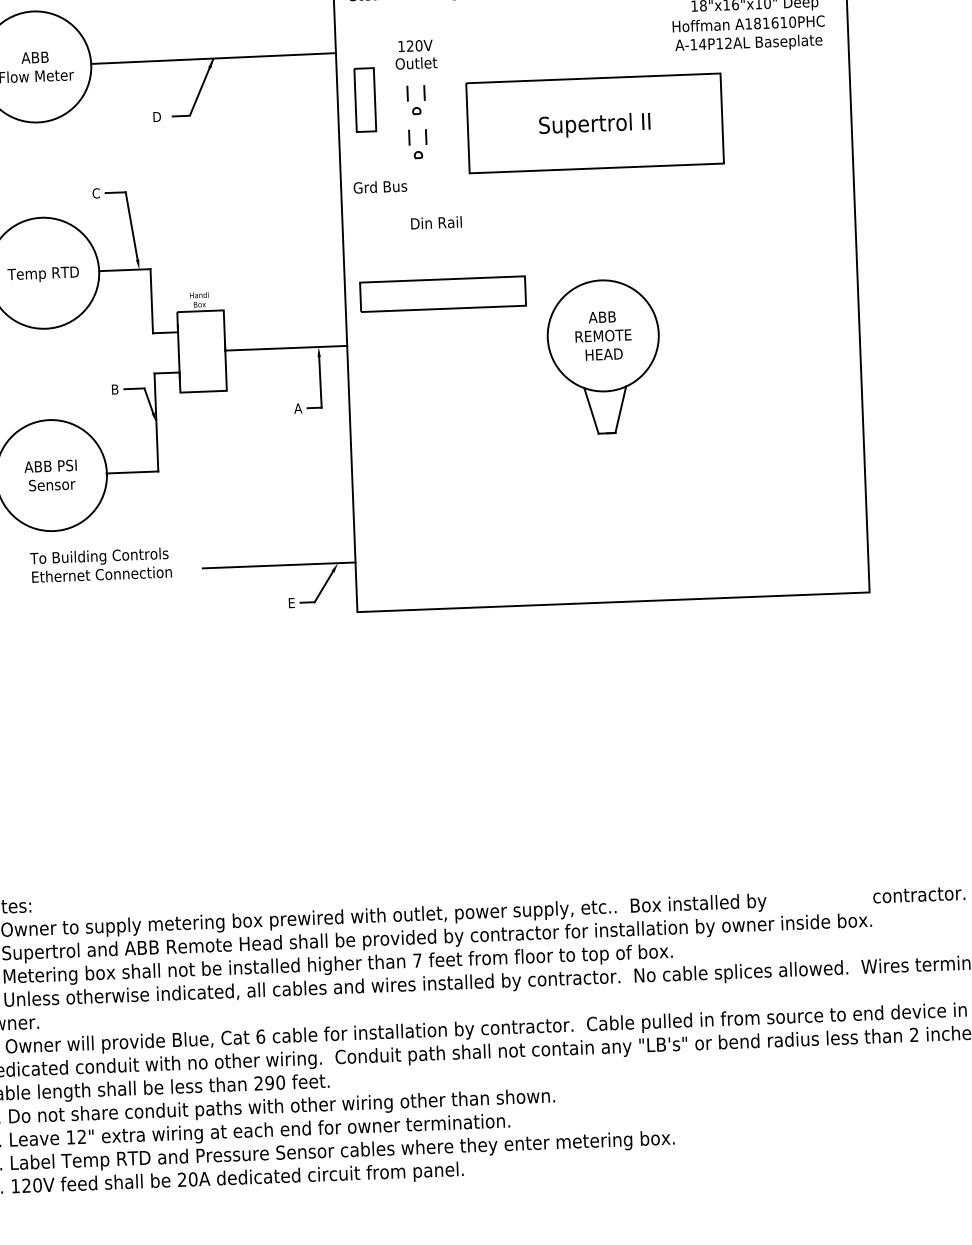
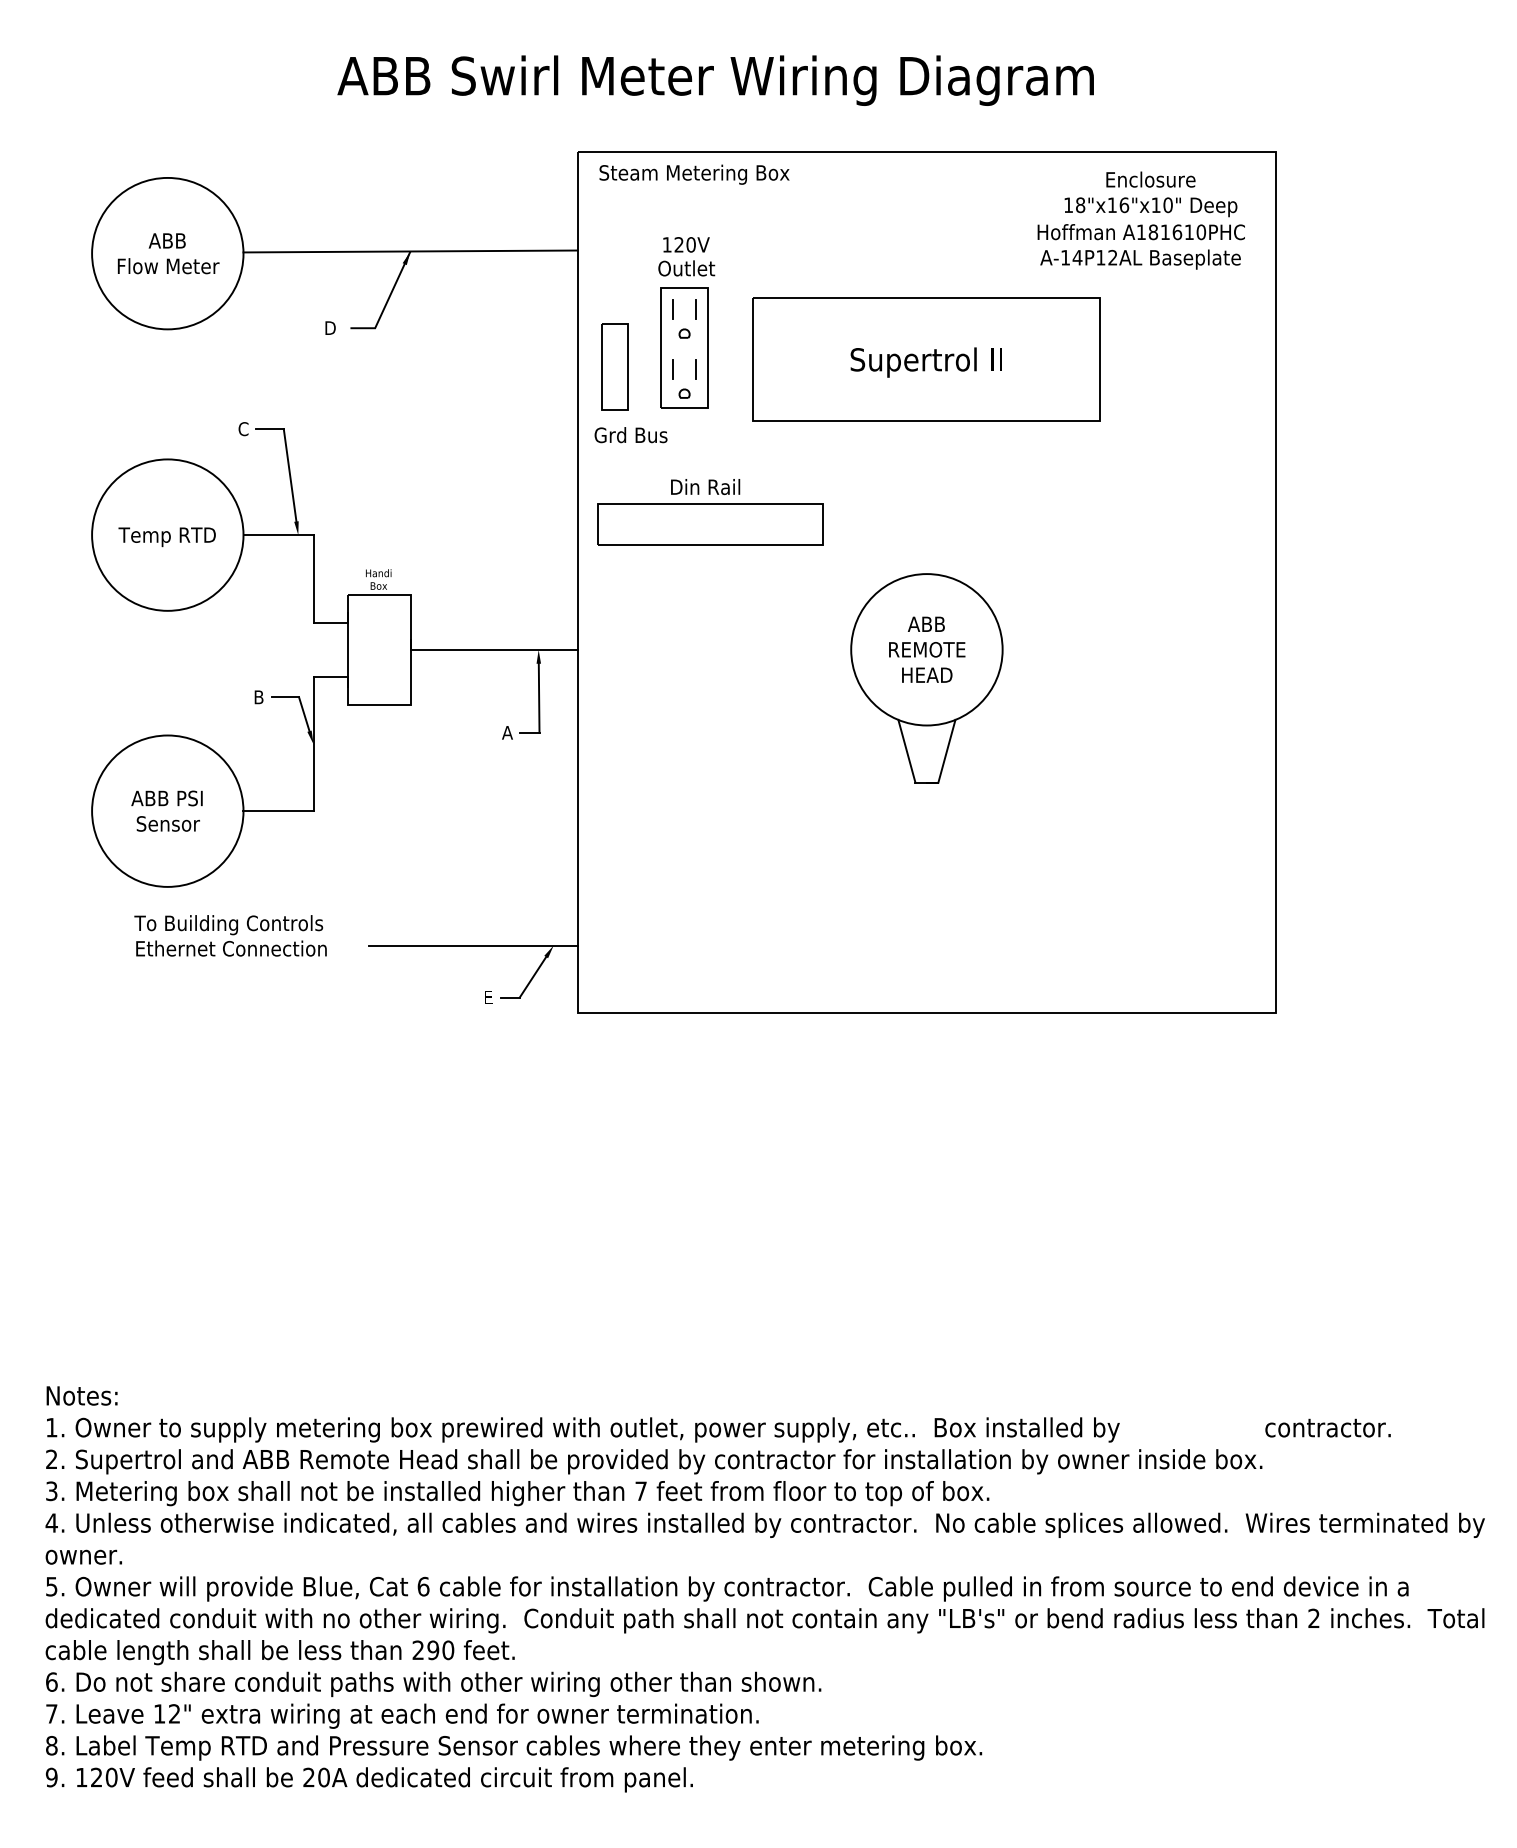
part: (364, 99) -> (614, 366), moved
part: (417, 121) -> (684, 347), added
part: (442, 294) -> (710, 524), moved

